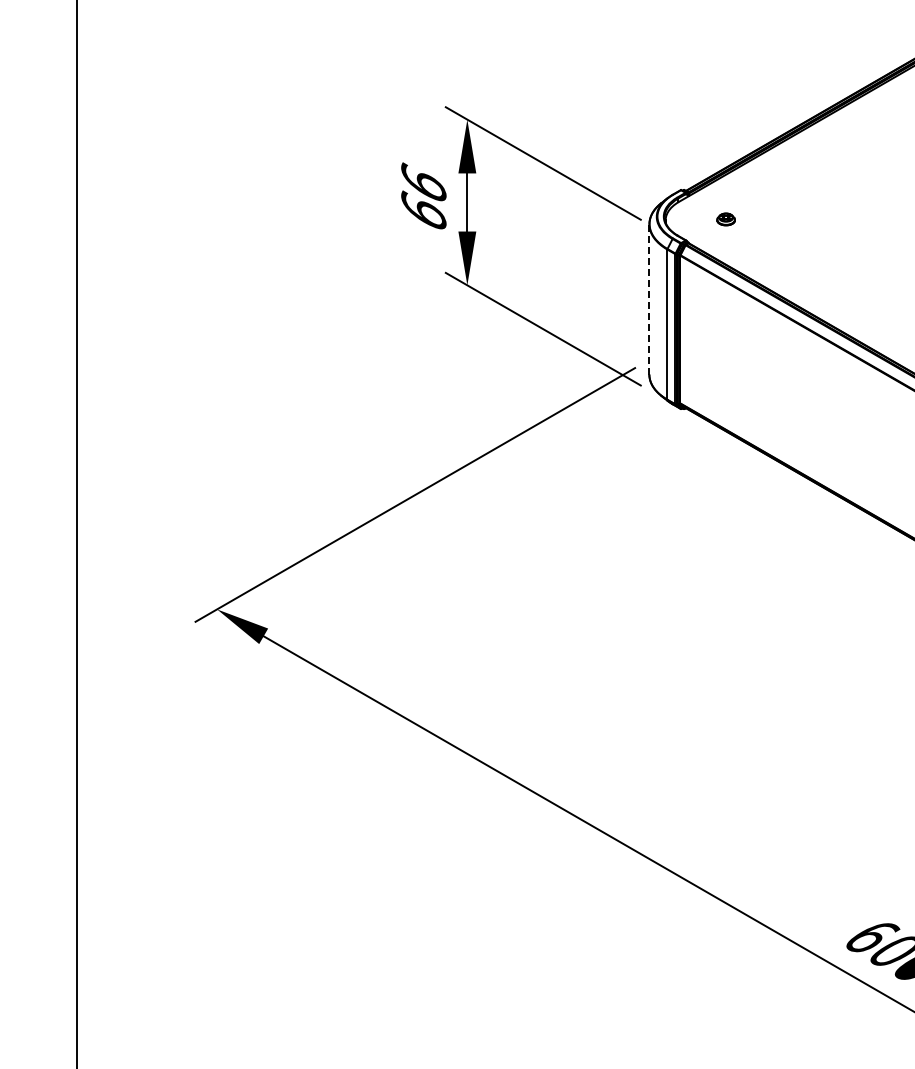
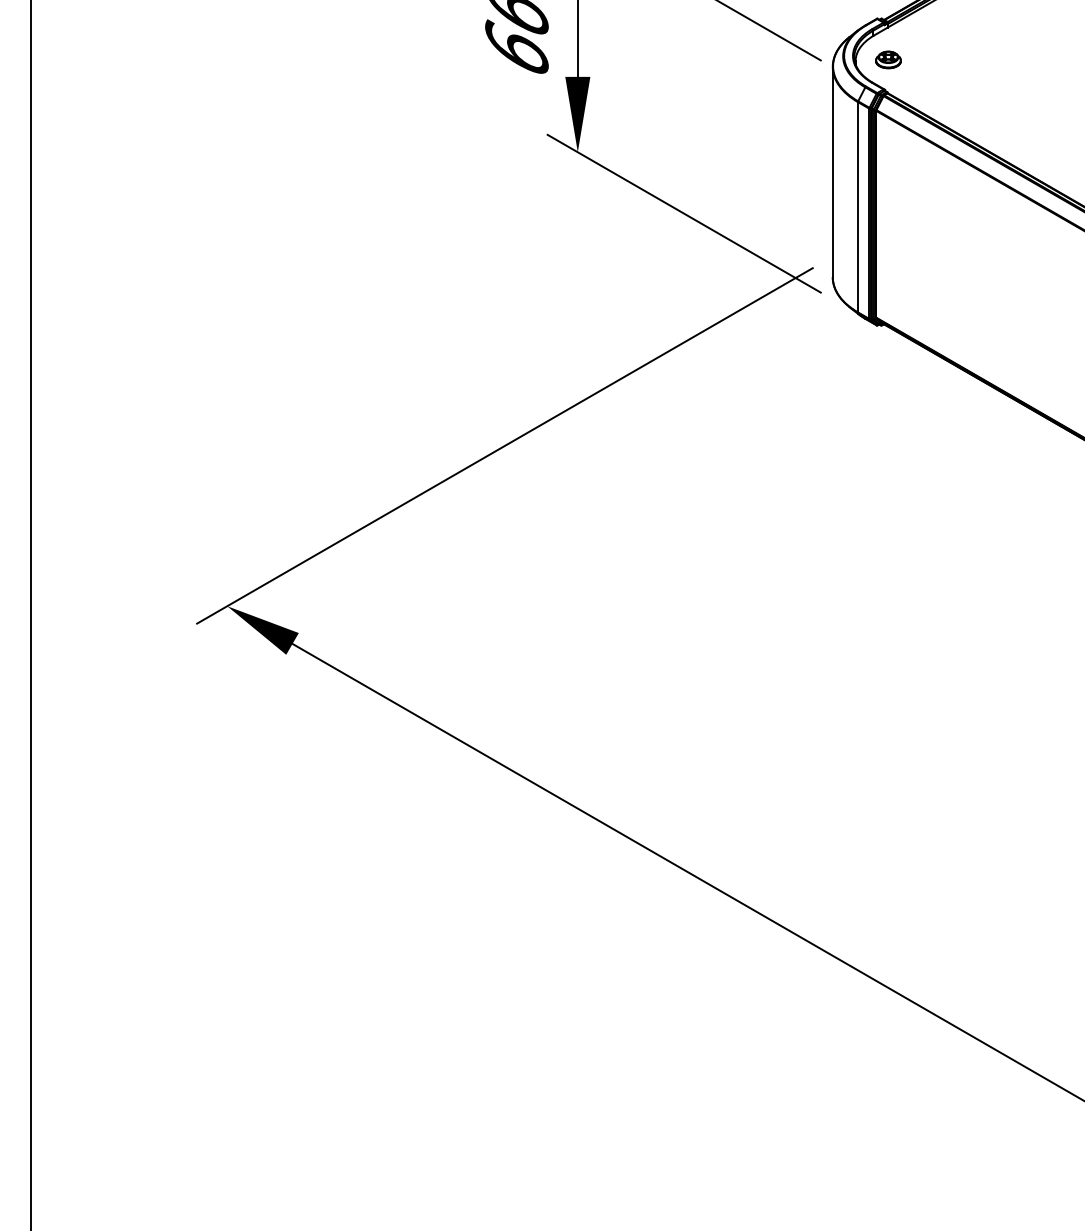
part: (725, 219) -> (887, 60), moved
line: (649, 299) -> (832, 172), dashed -> solid

